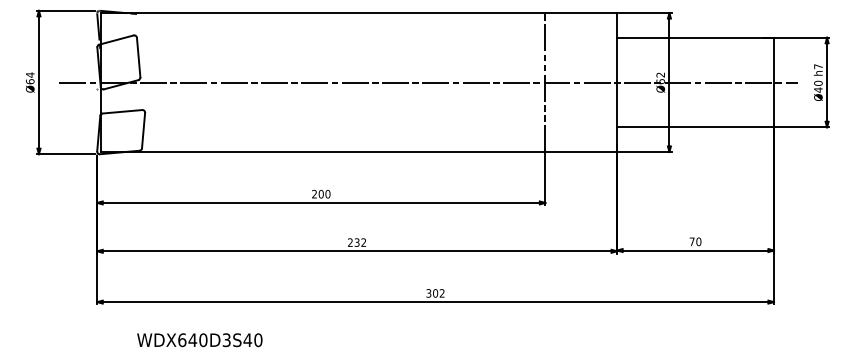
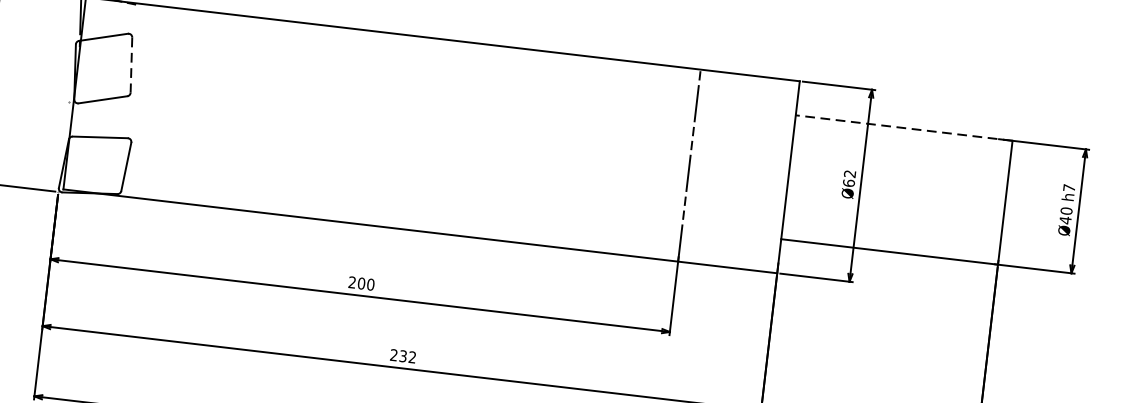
line: (695, 37) -> (904, 127), solid -> dashed
line: (138, 57) -> (131, 64), solid -> dashed
line: (428, 82) -> (527, 146), removed

